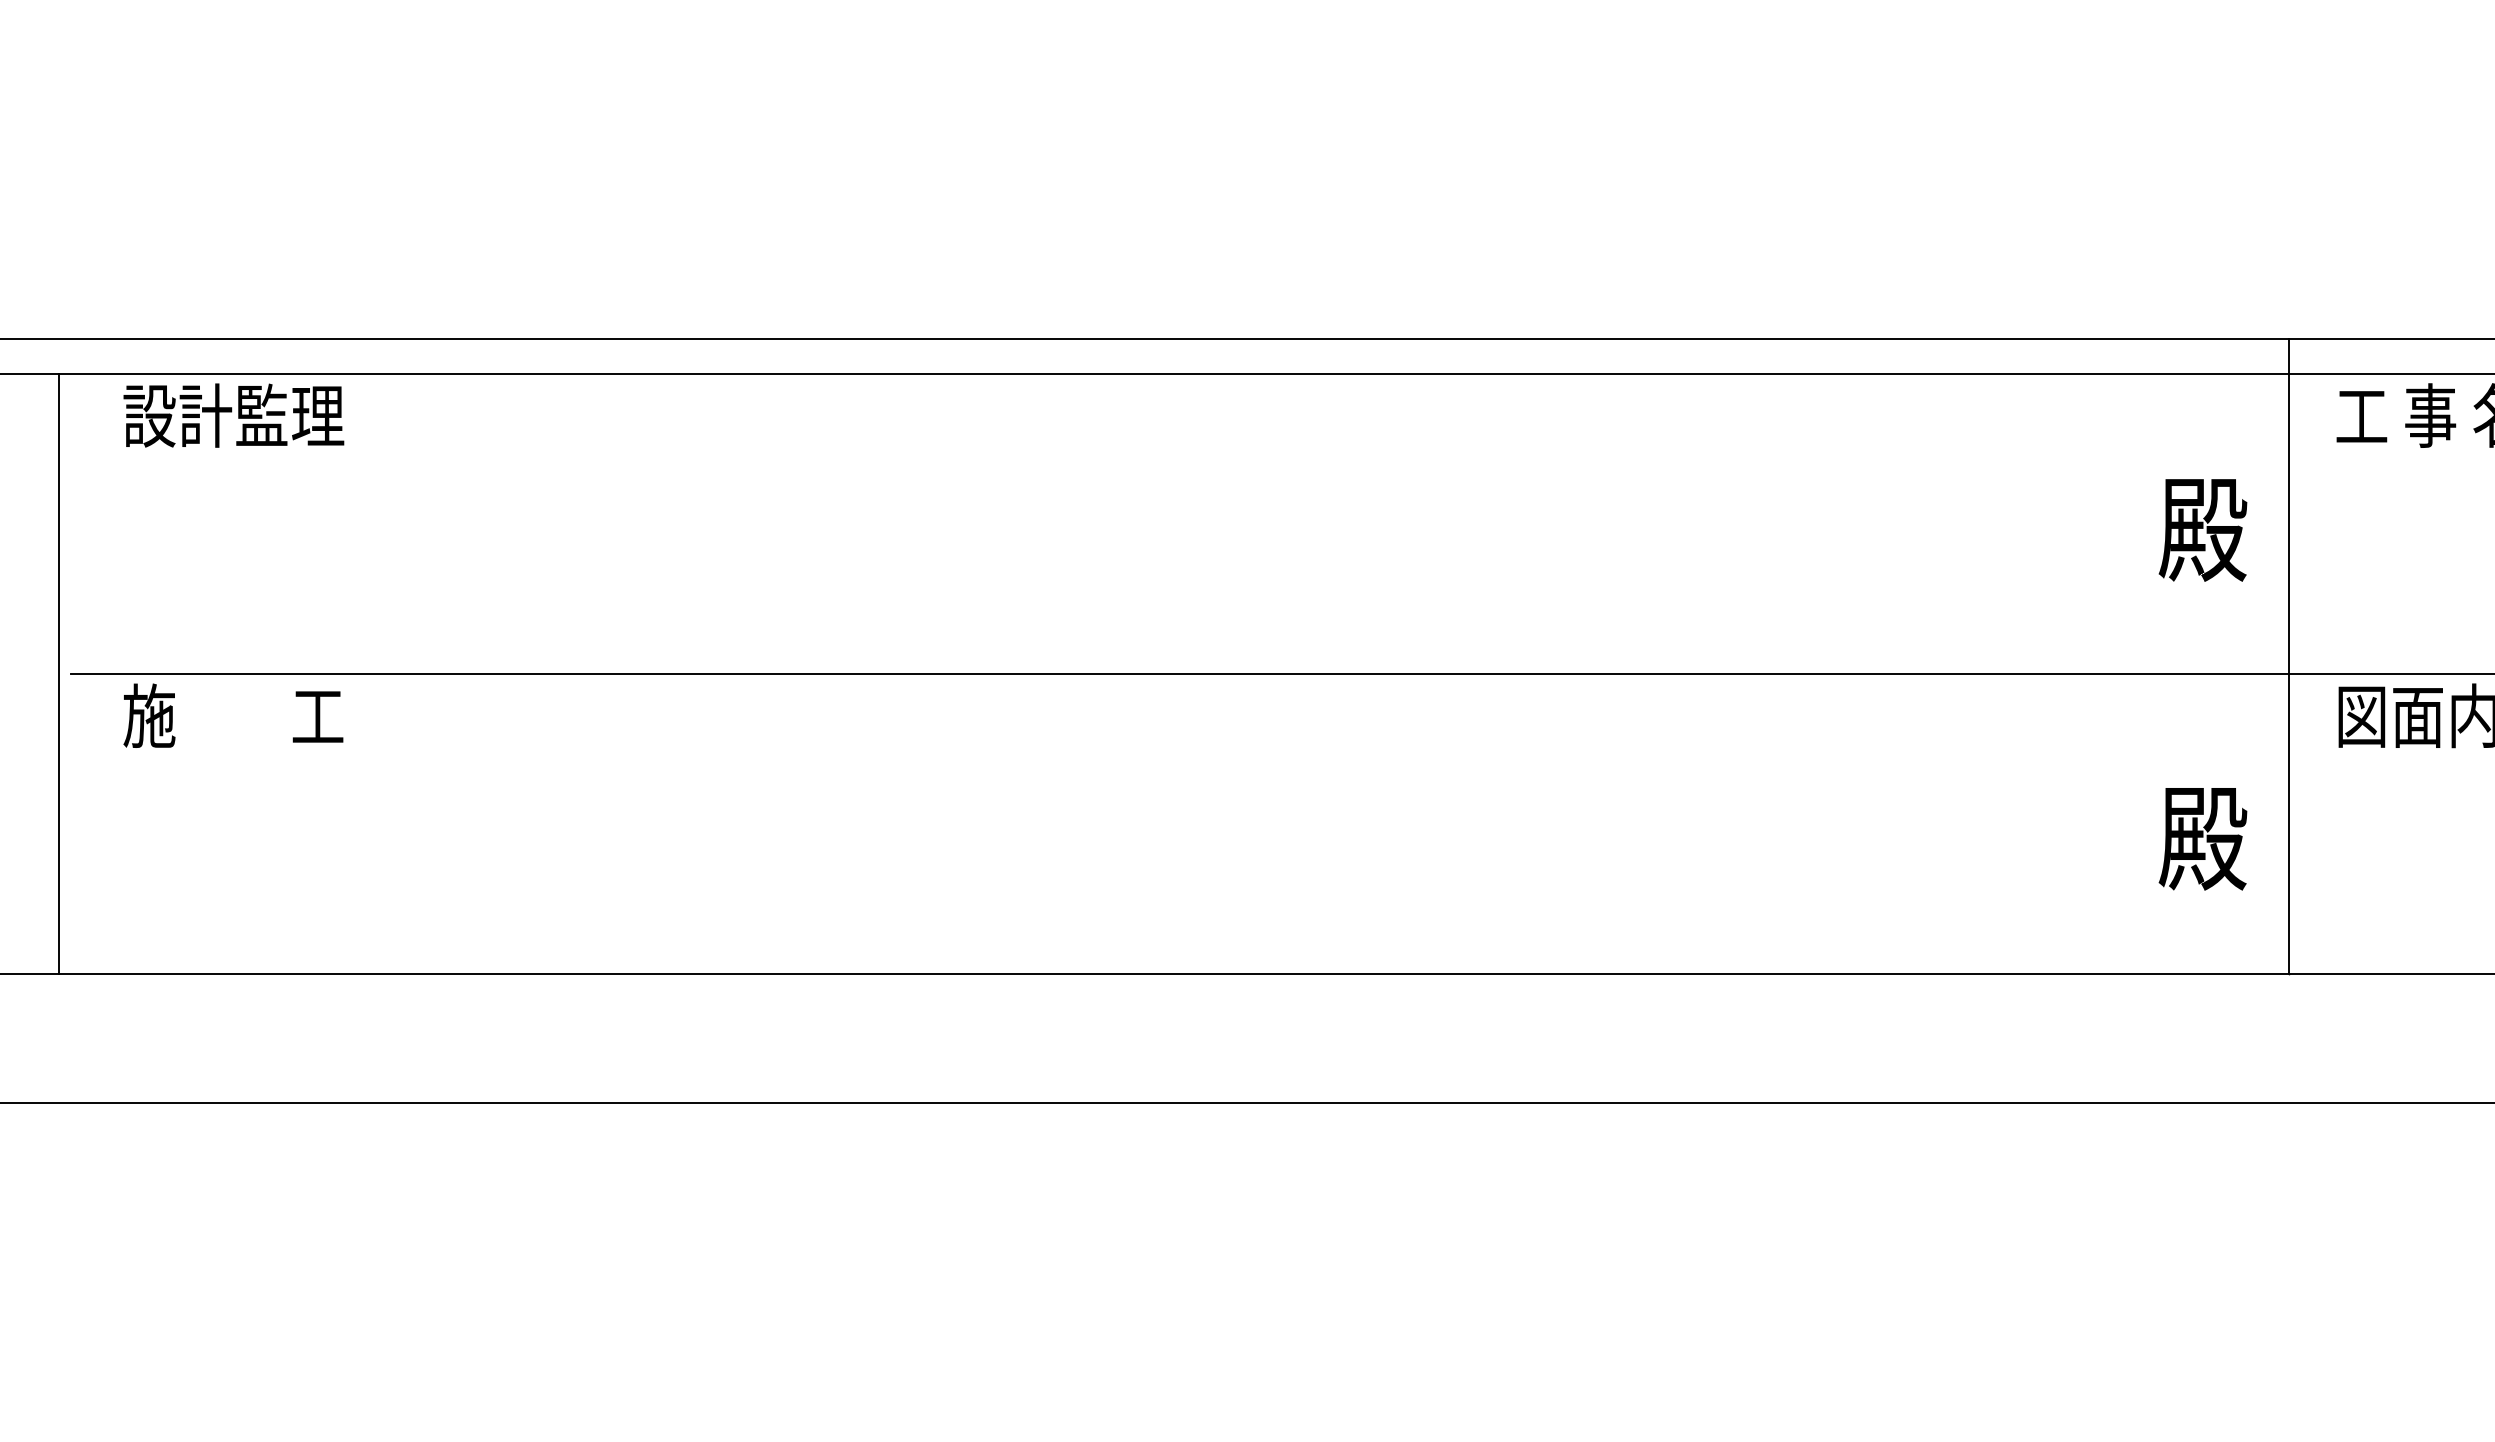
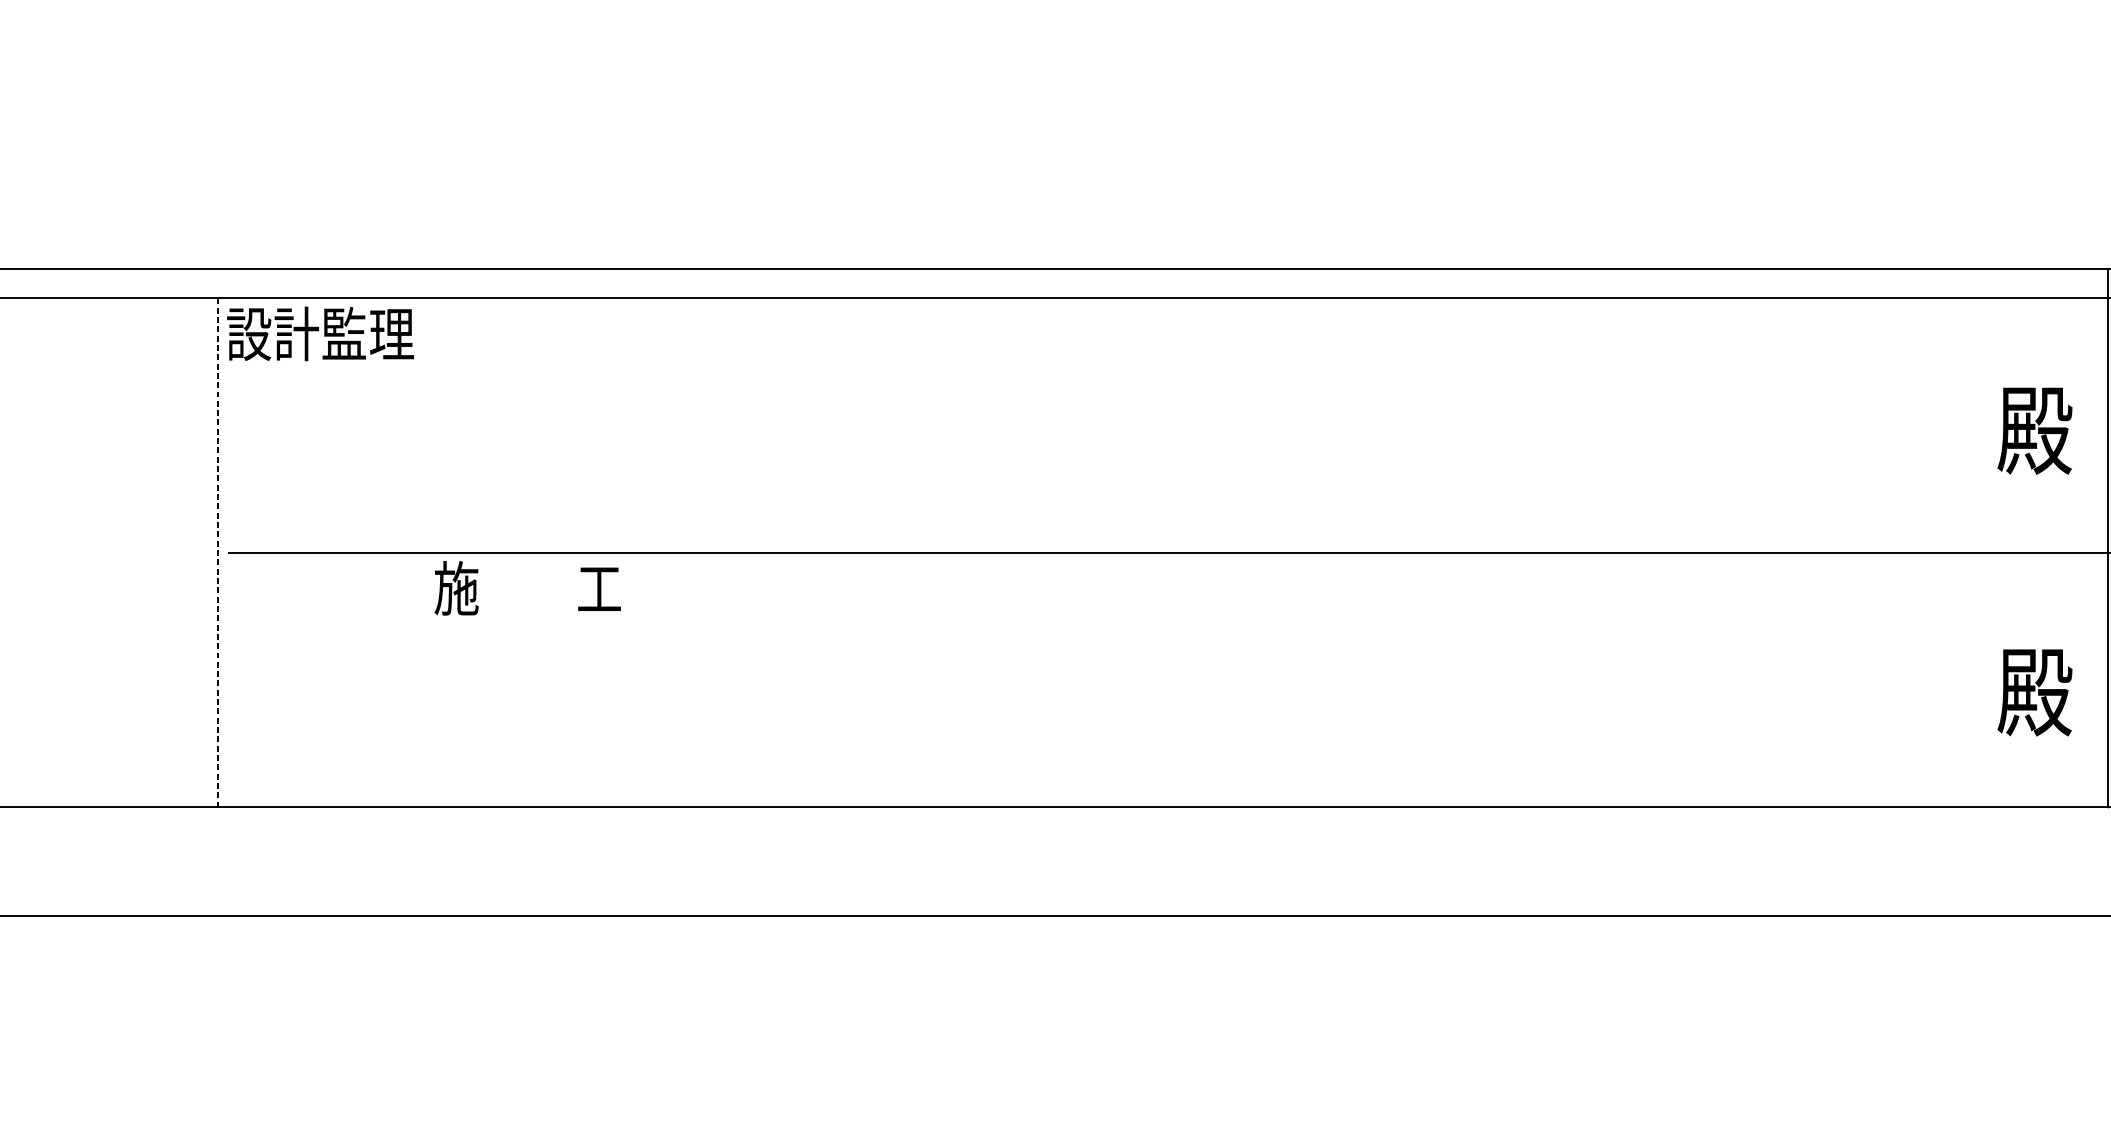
text: (233, 415) -> (320, 333), moved
line: (58, 674) -> (217, 553), solid -> dashed
text: (233, 715) -> (527, 588), moved

